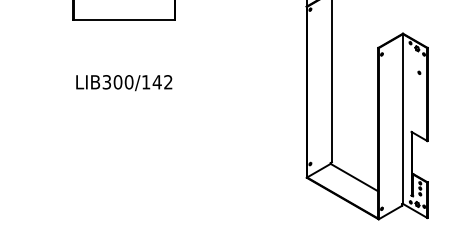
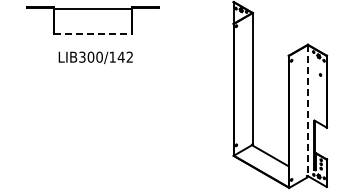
line: (123, 20) -> (92, 34), solid -> dashed
text: (123, 82) -> (95, 57), moved
line: (402, 120) -> (307, 111), solid -> dashed

